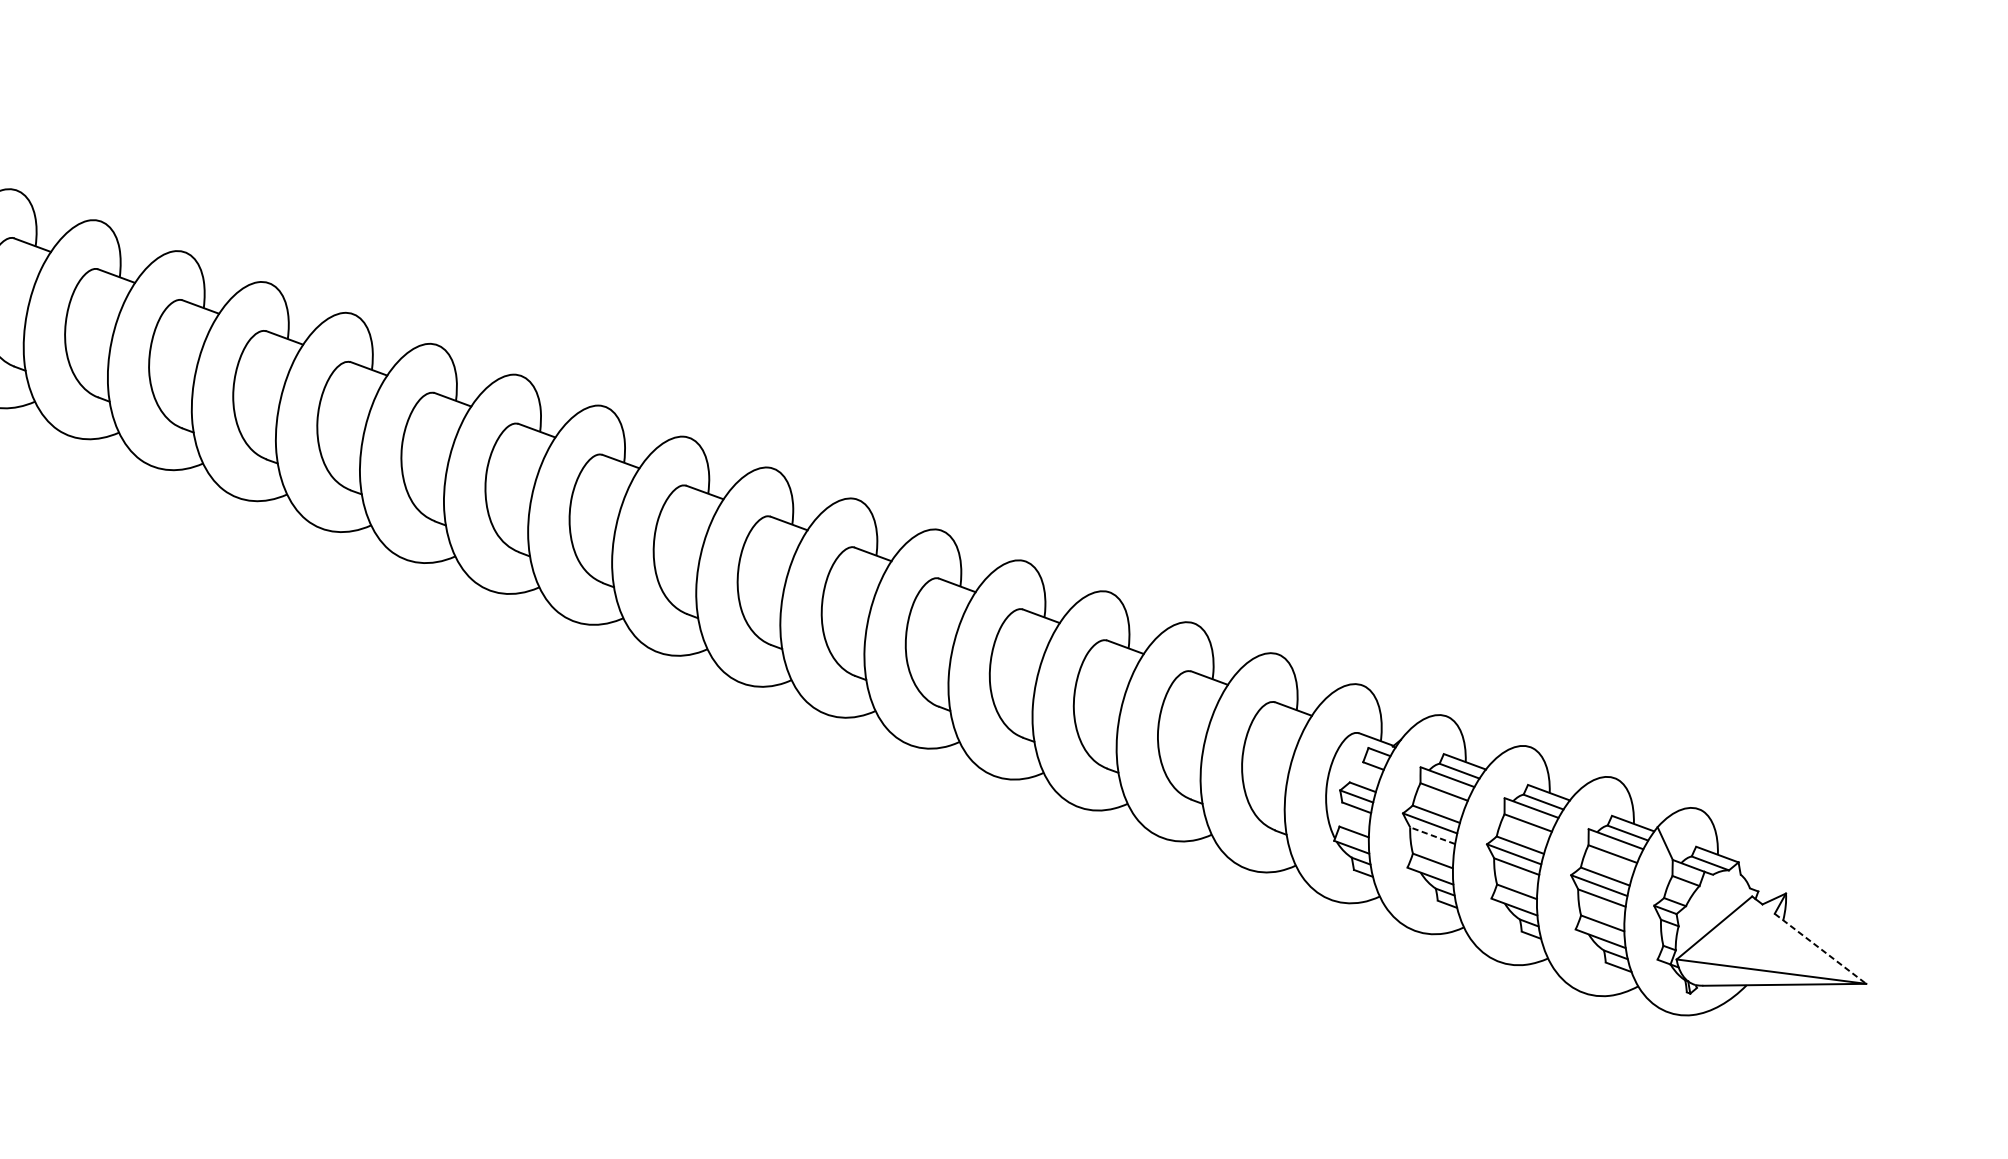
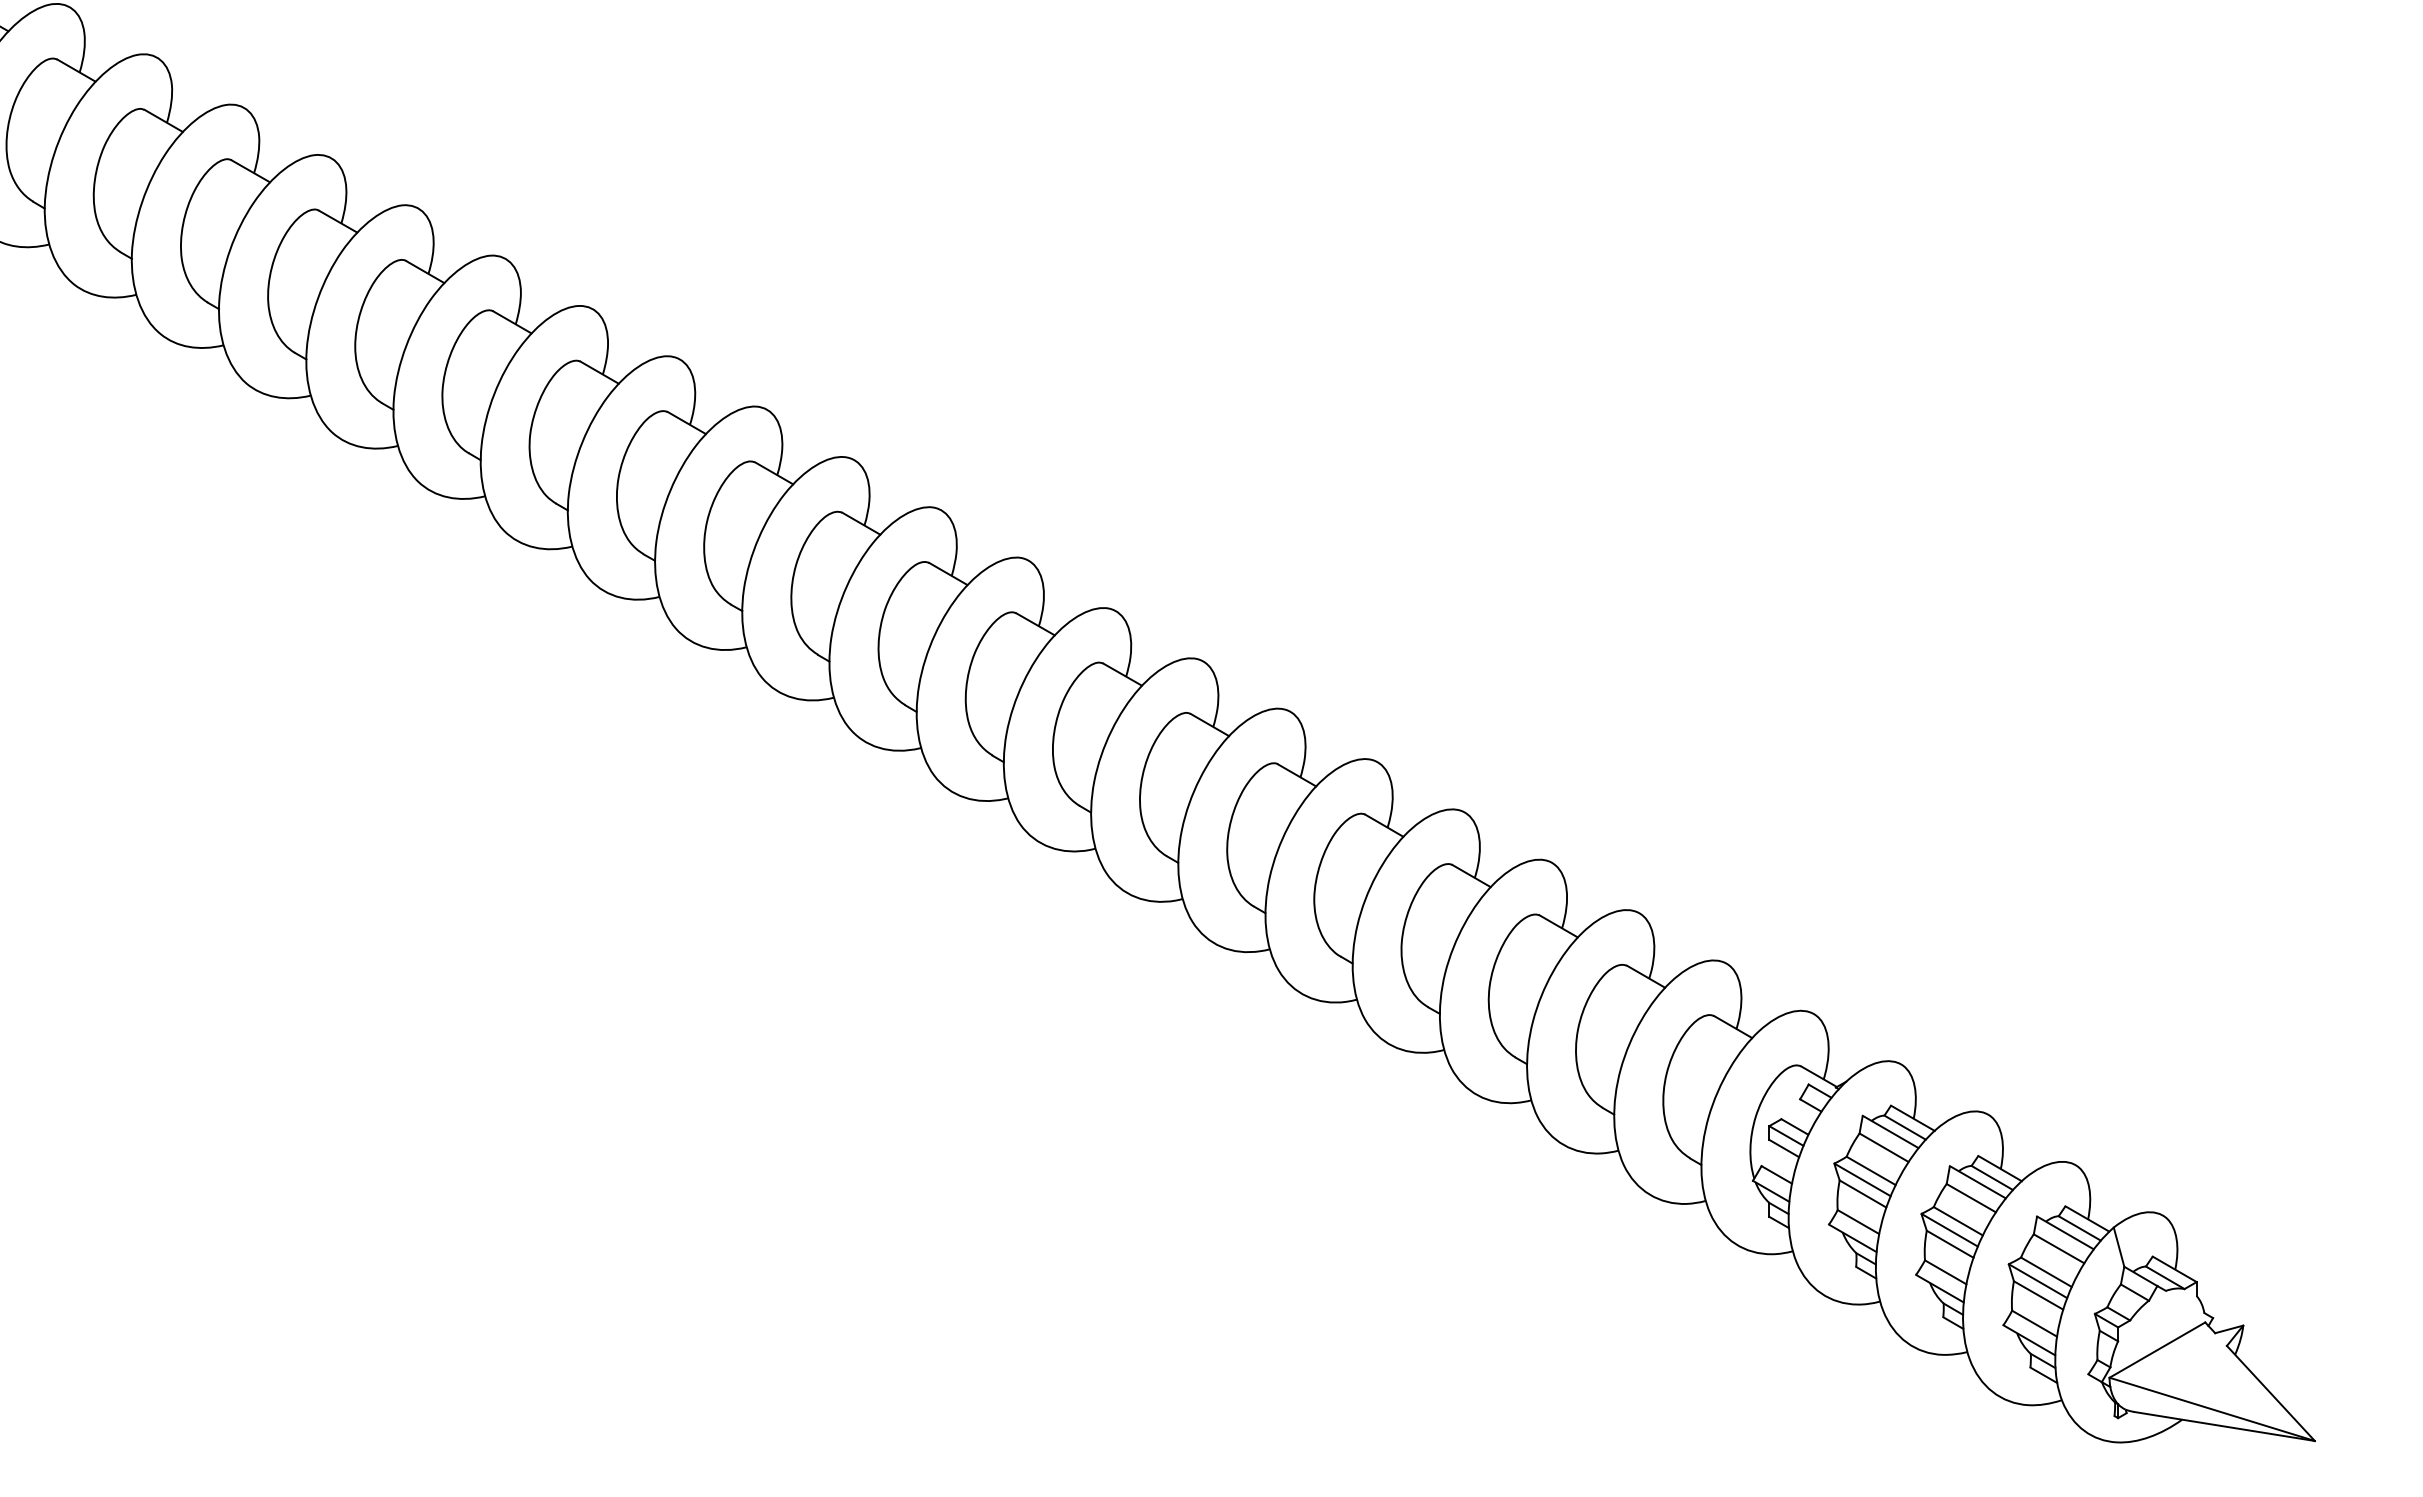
line: (1432, 835) -> (1862, 1193), dashed -> solid
line: (1820, 948) -> (2270, 1393), dashed -> solid

